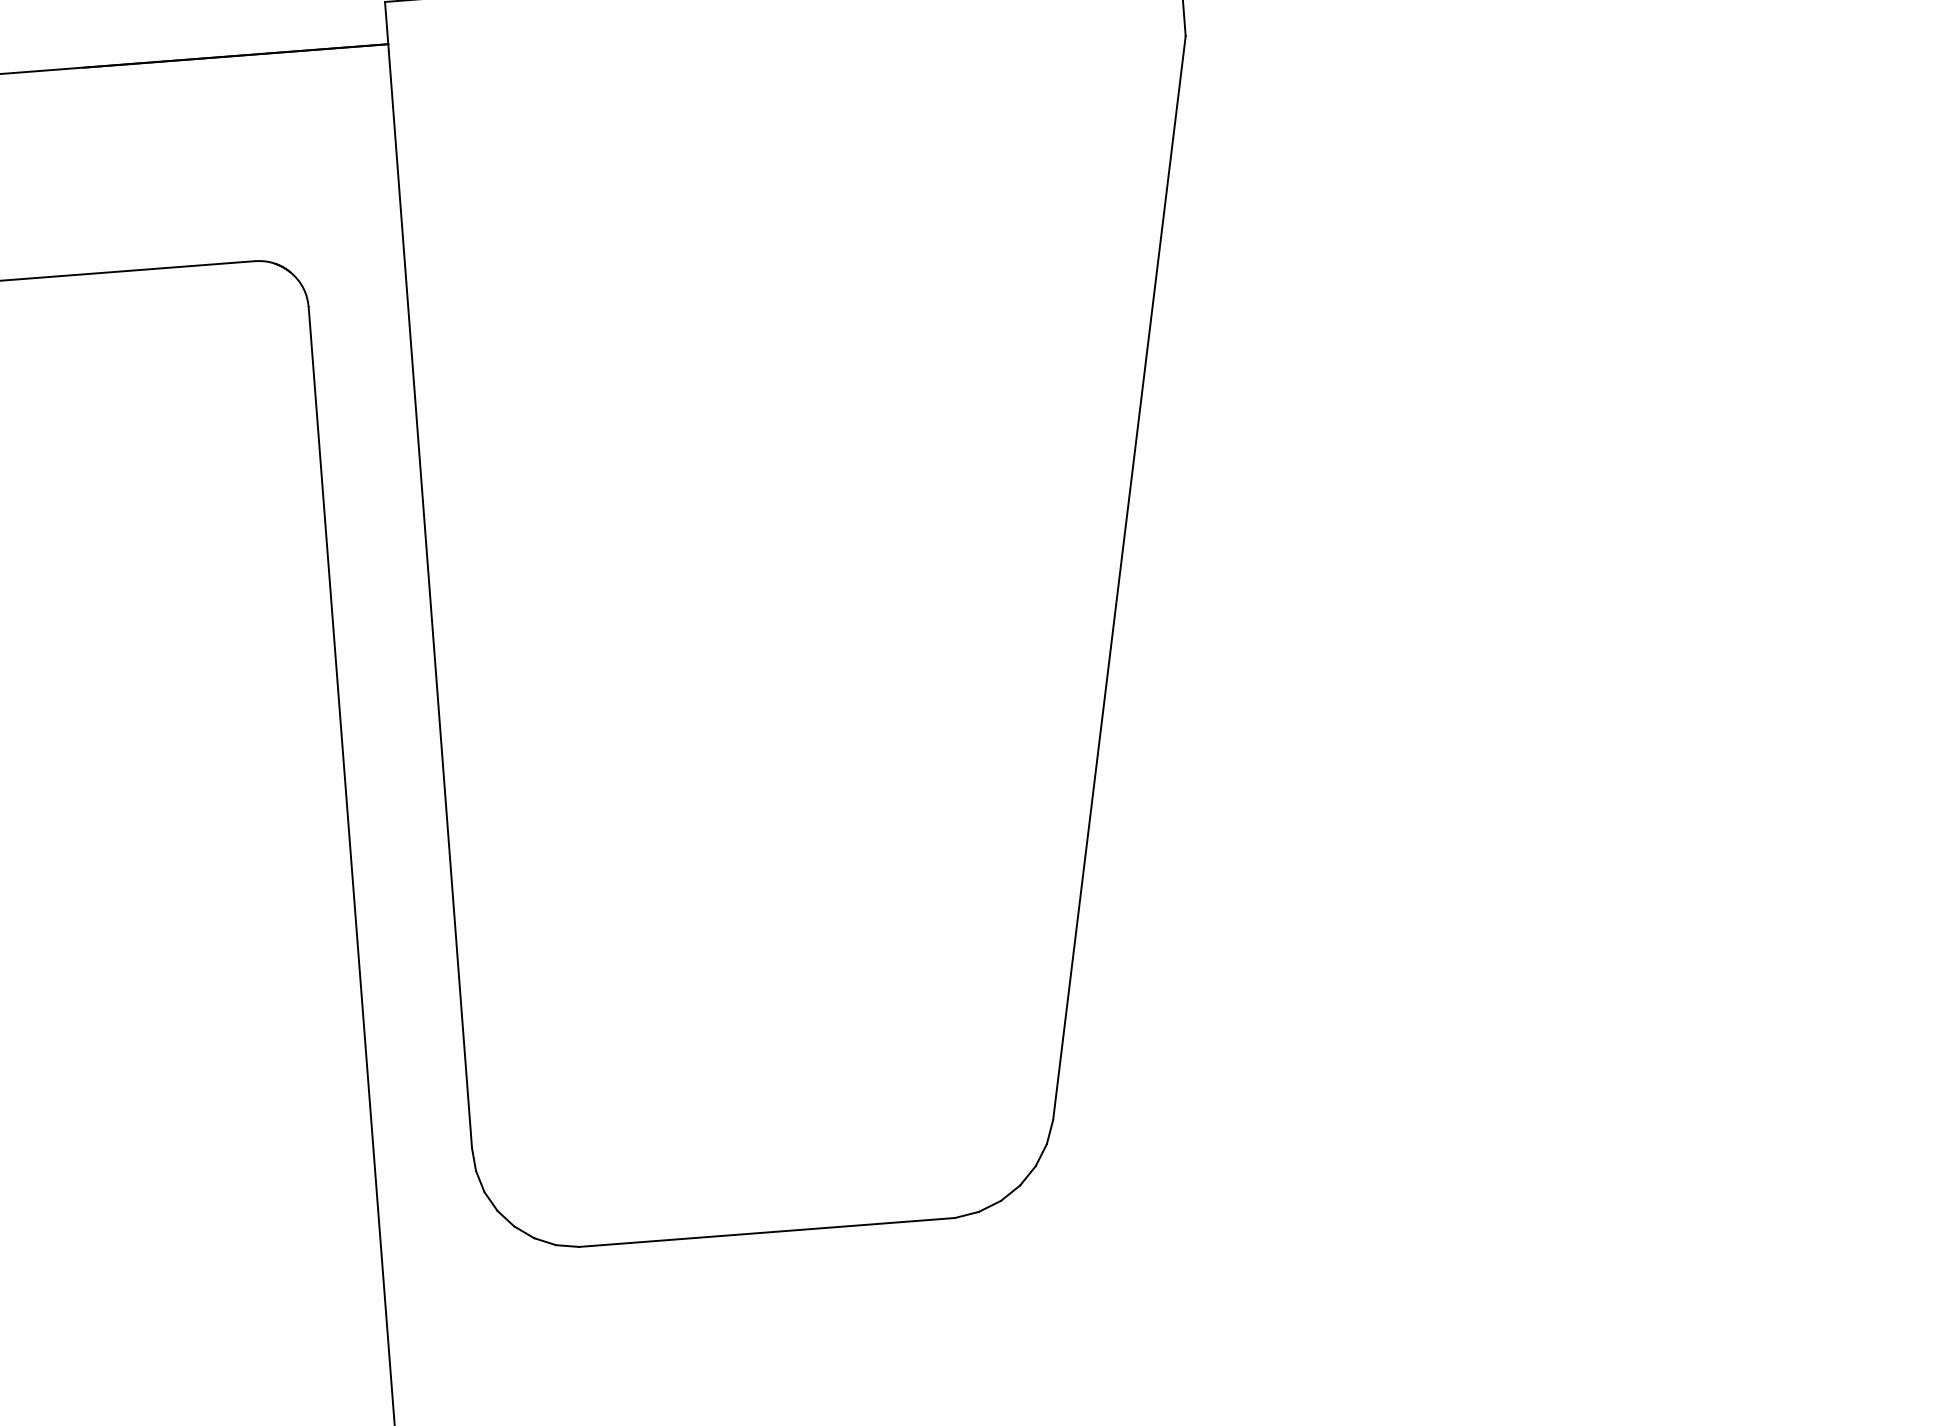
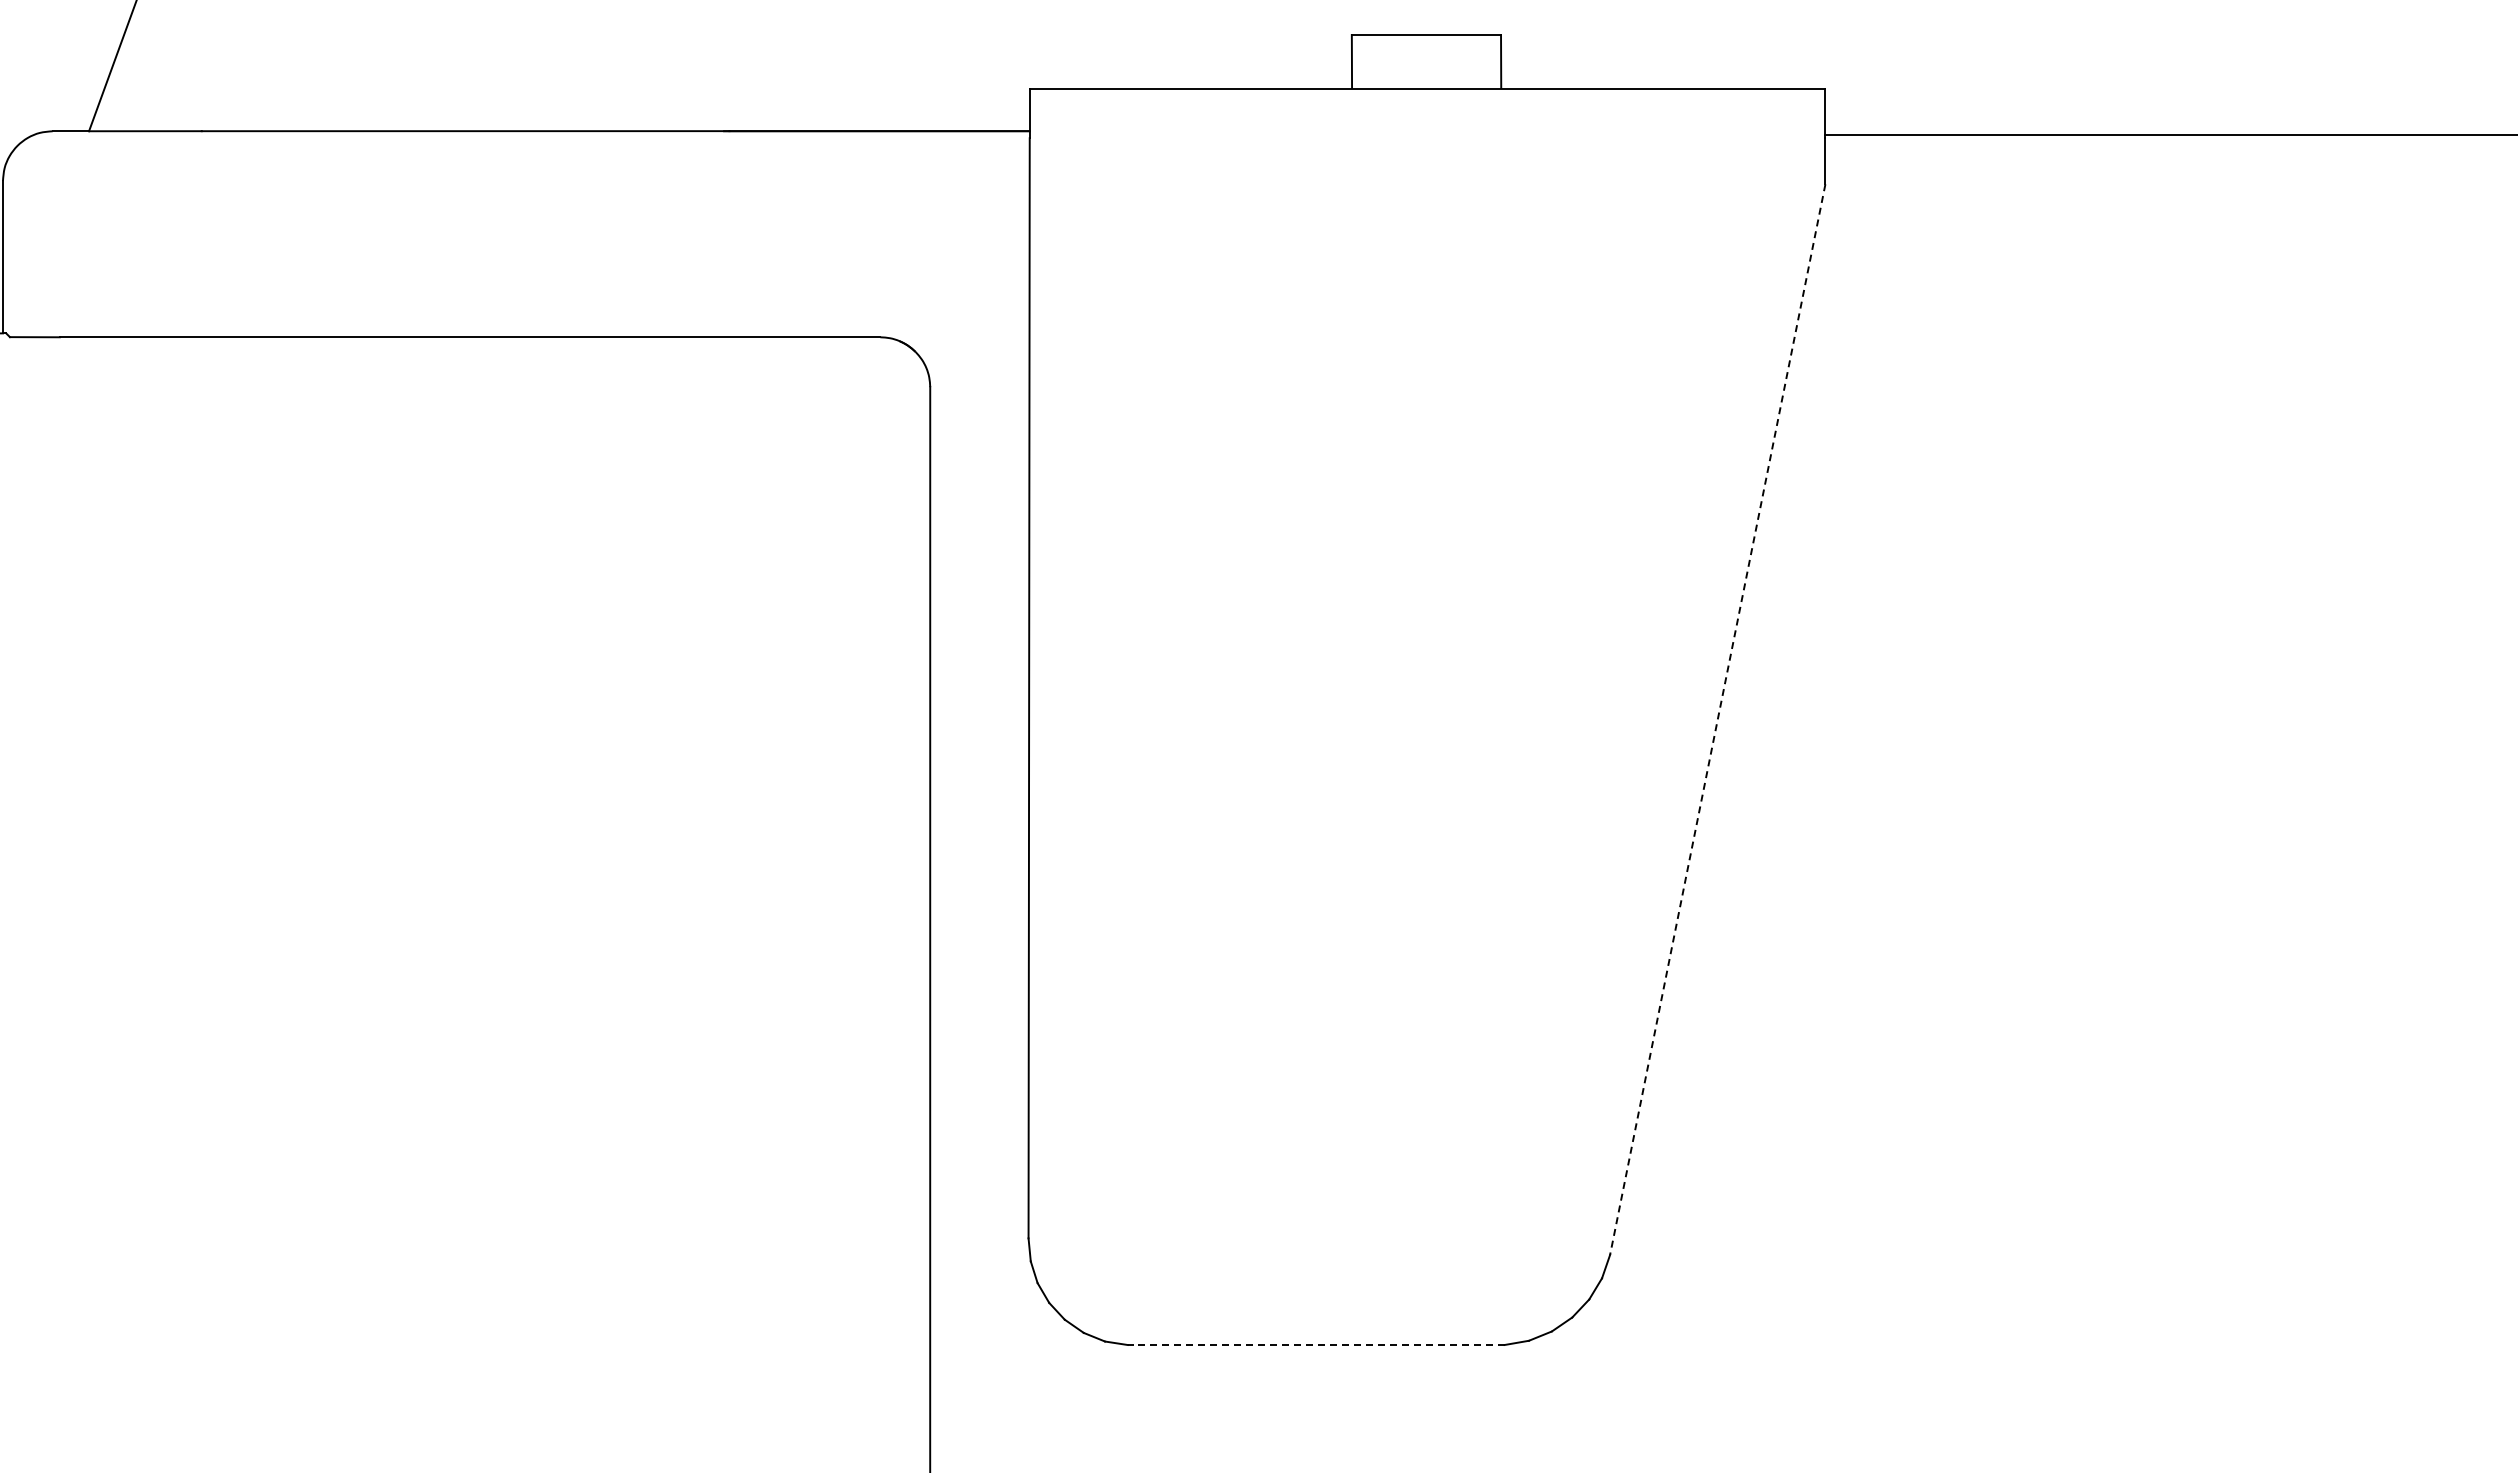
line: (1119, 579) -> (1717, 720), solid -> dashed
line: (766, 1233) -> (1315, 1345), solid -> dashed

